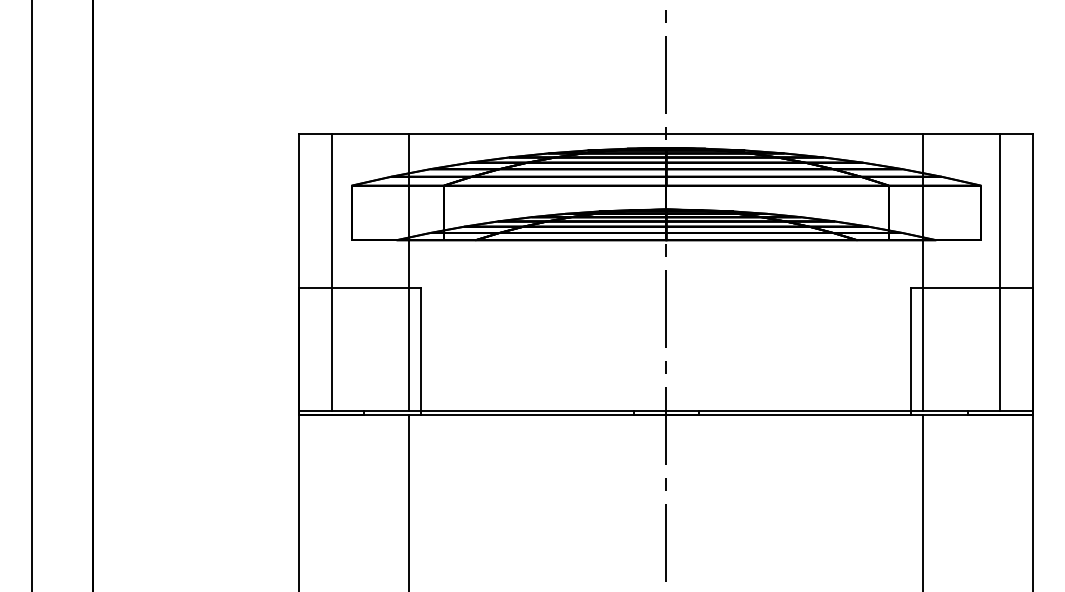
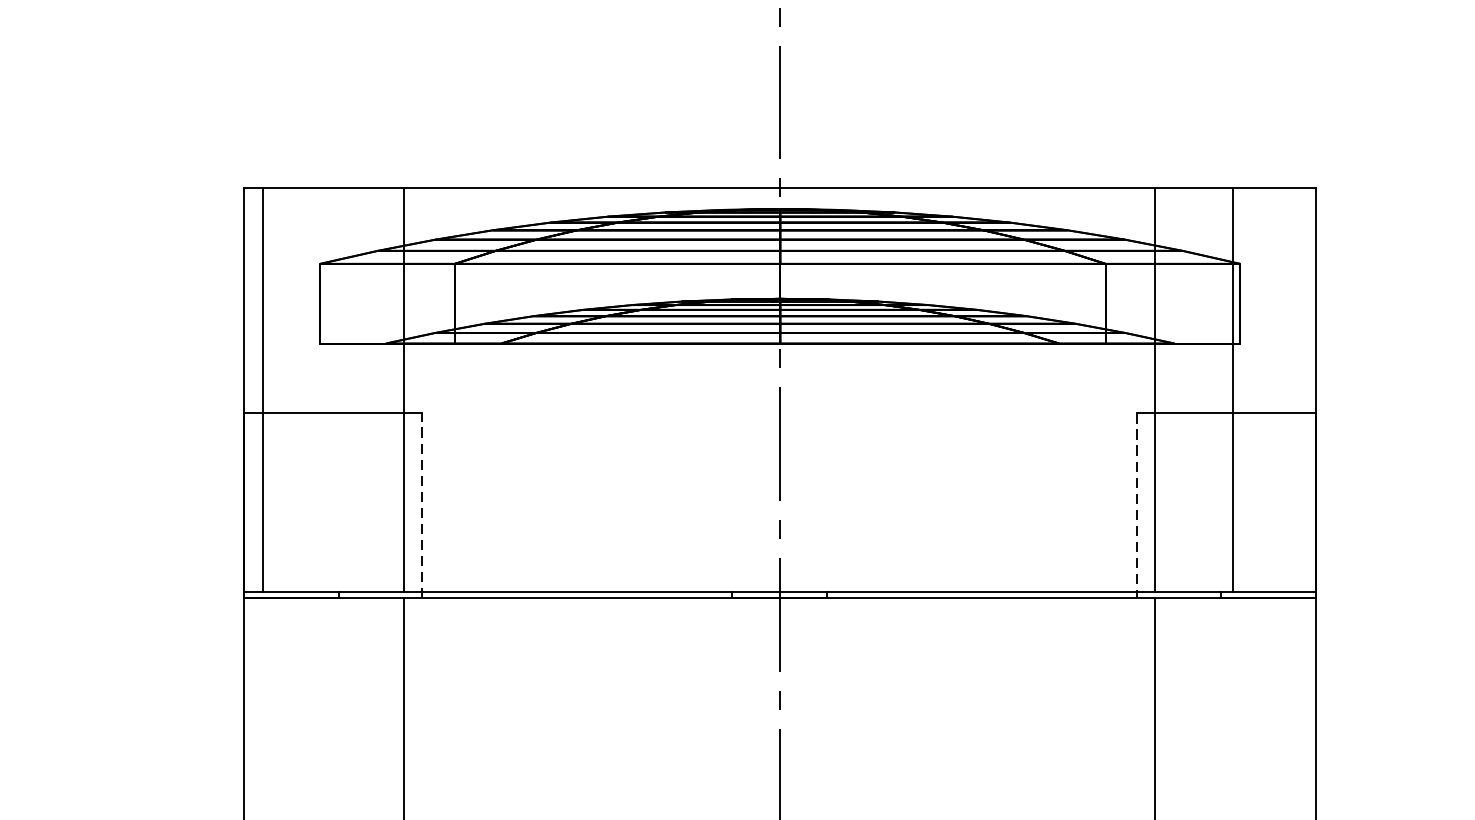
line: (331, 271) -> (263, 389), moved
line: (1000, 271) -> (1233, 389), moved
line: (421, 350) -> (422, 504), solid -> dashed
line: (910, 351) -> (1136, 506), solid -> dashed

